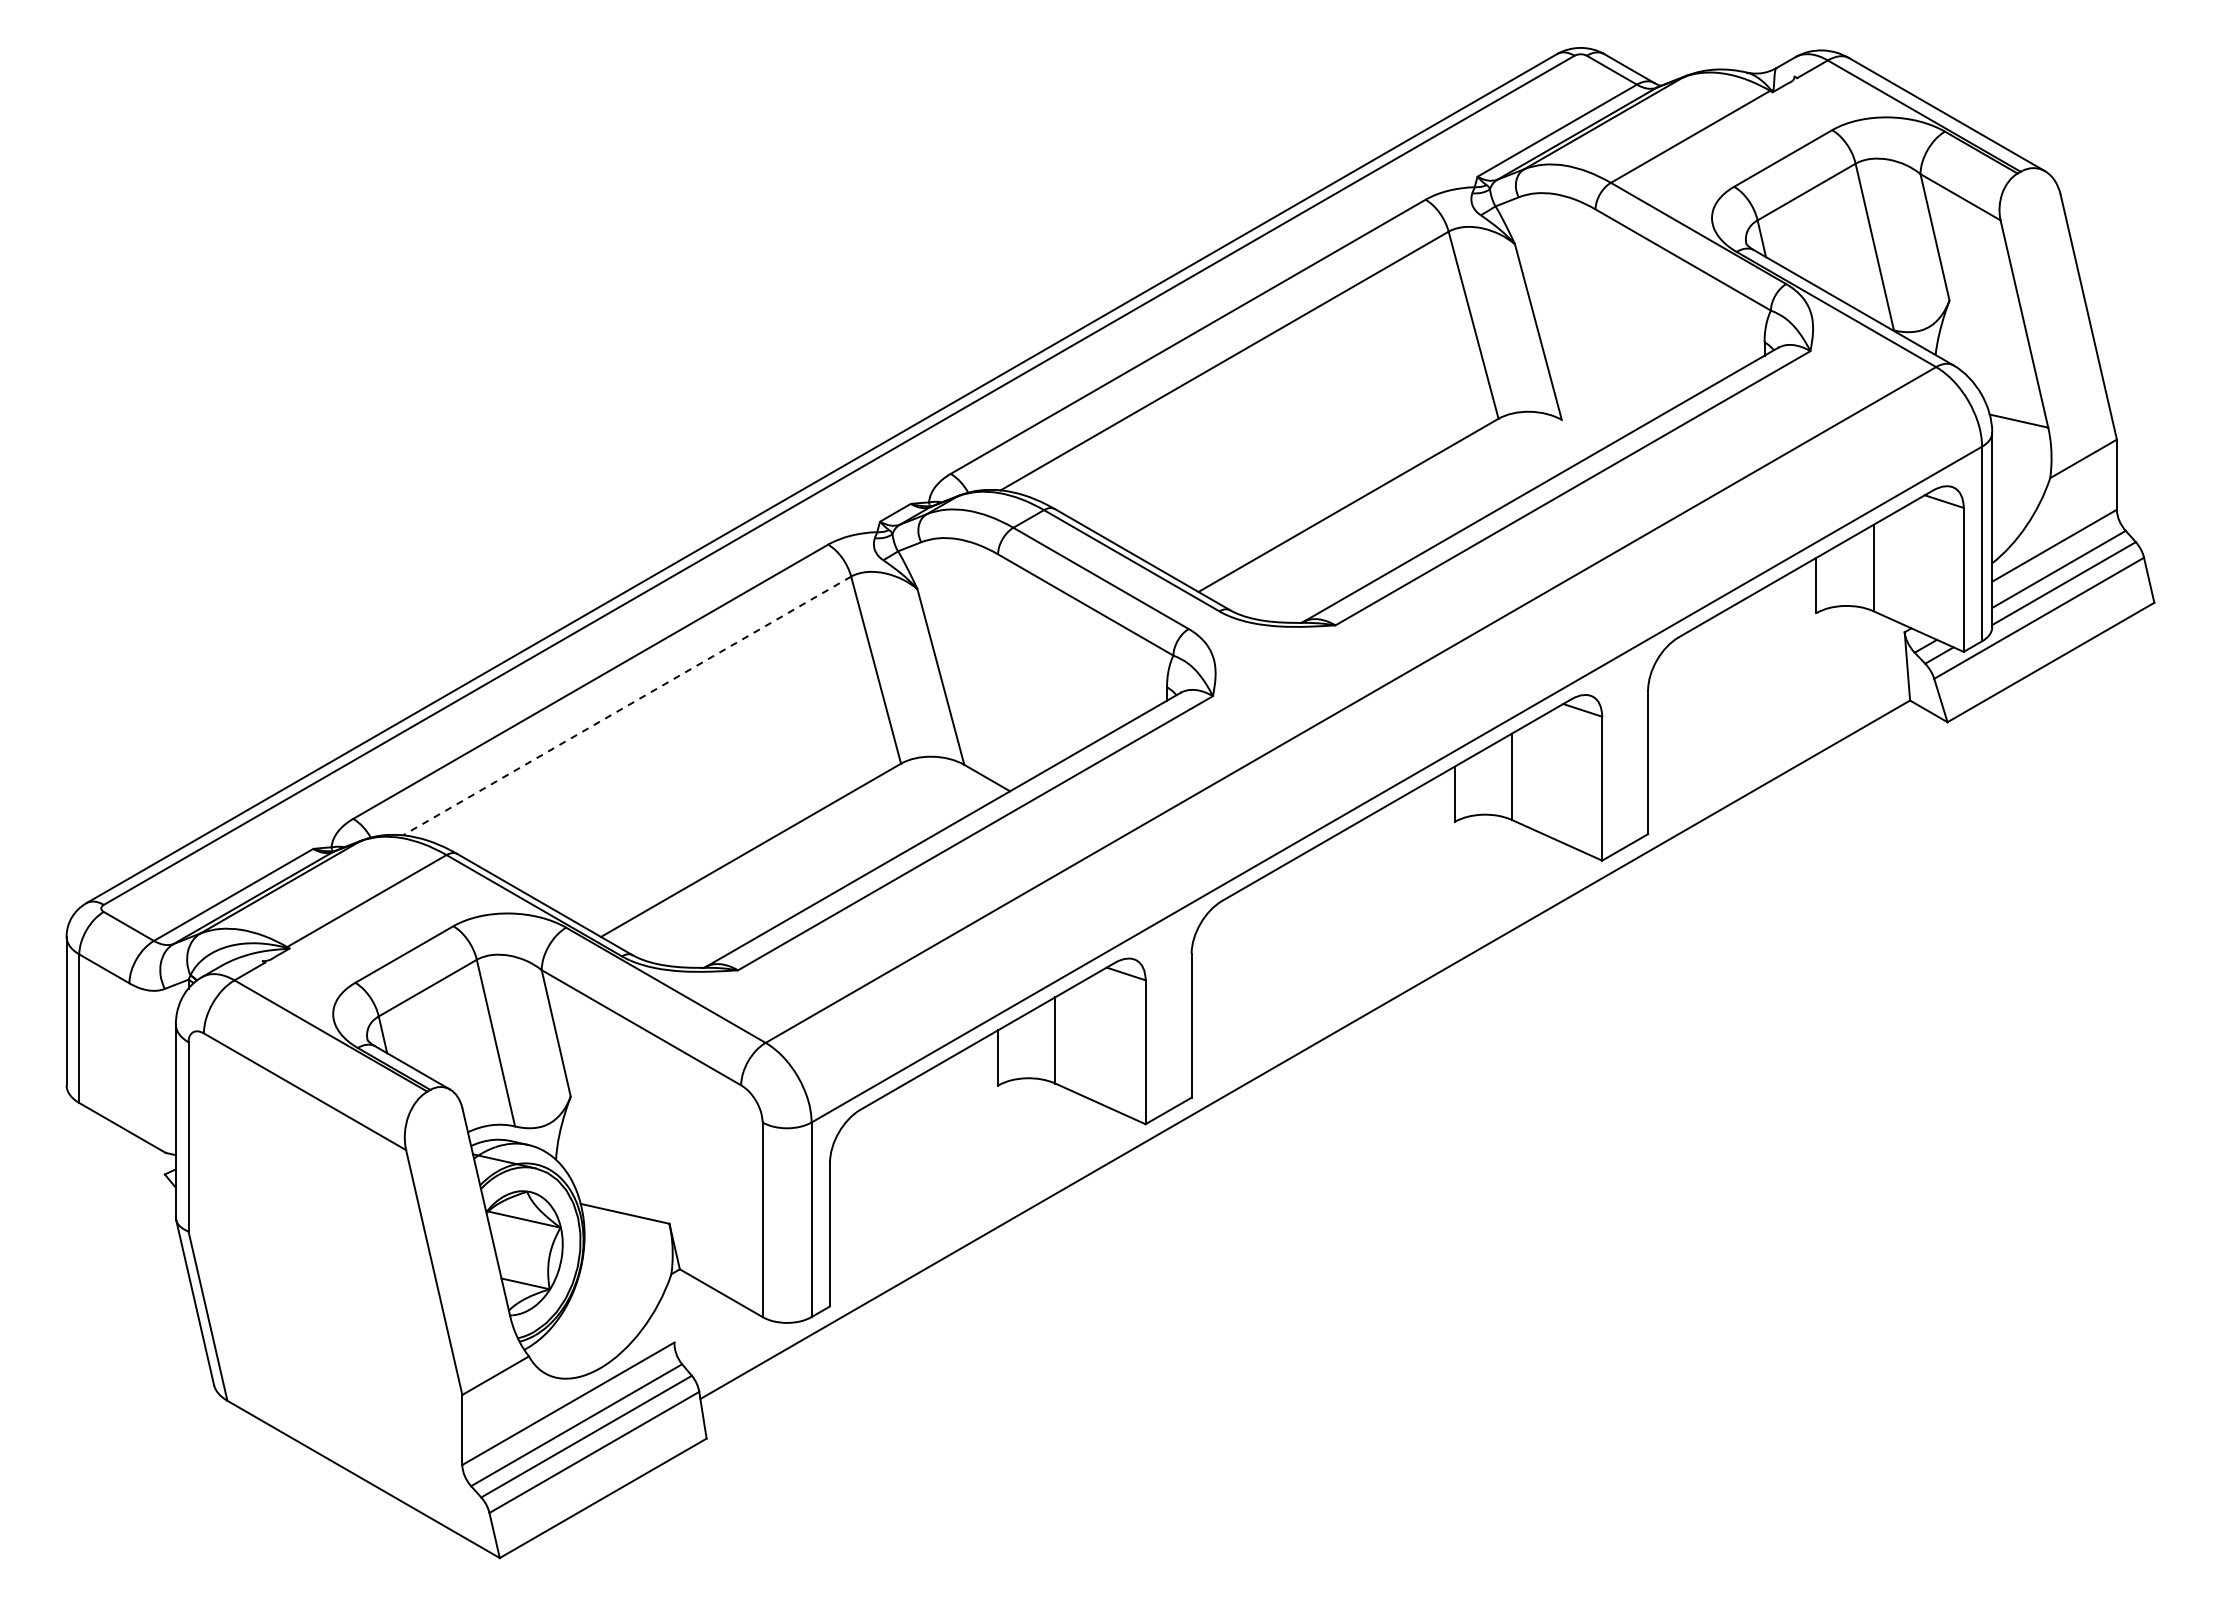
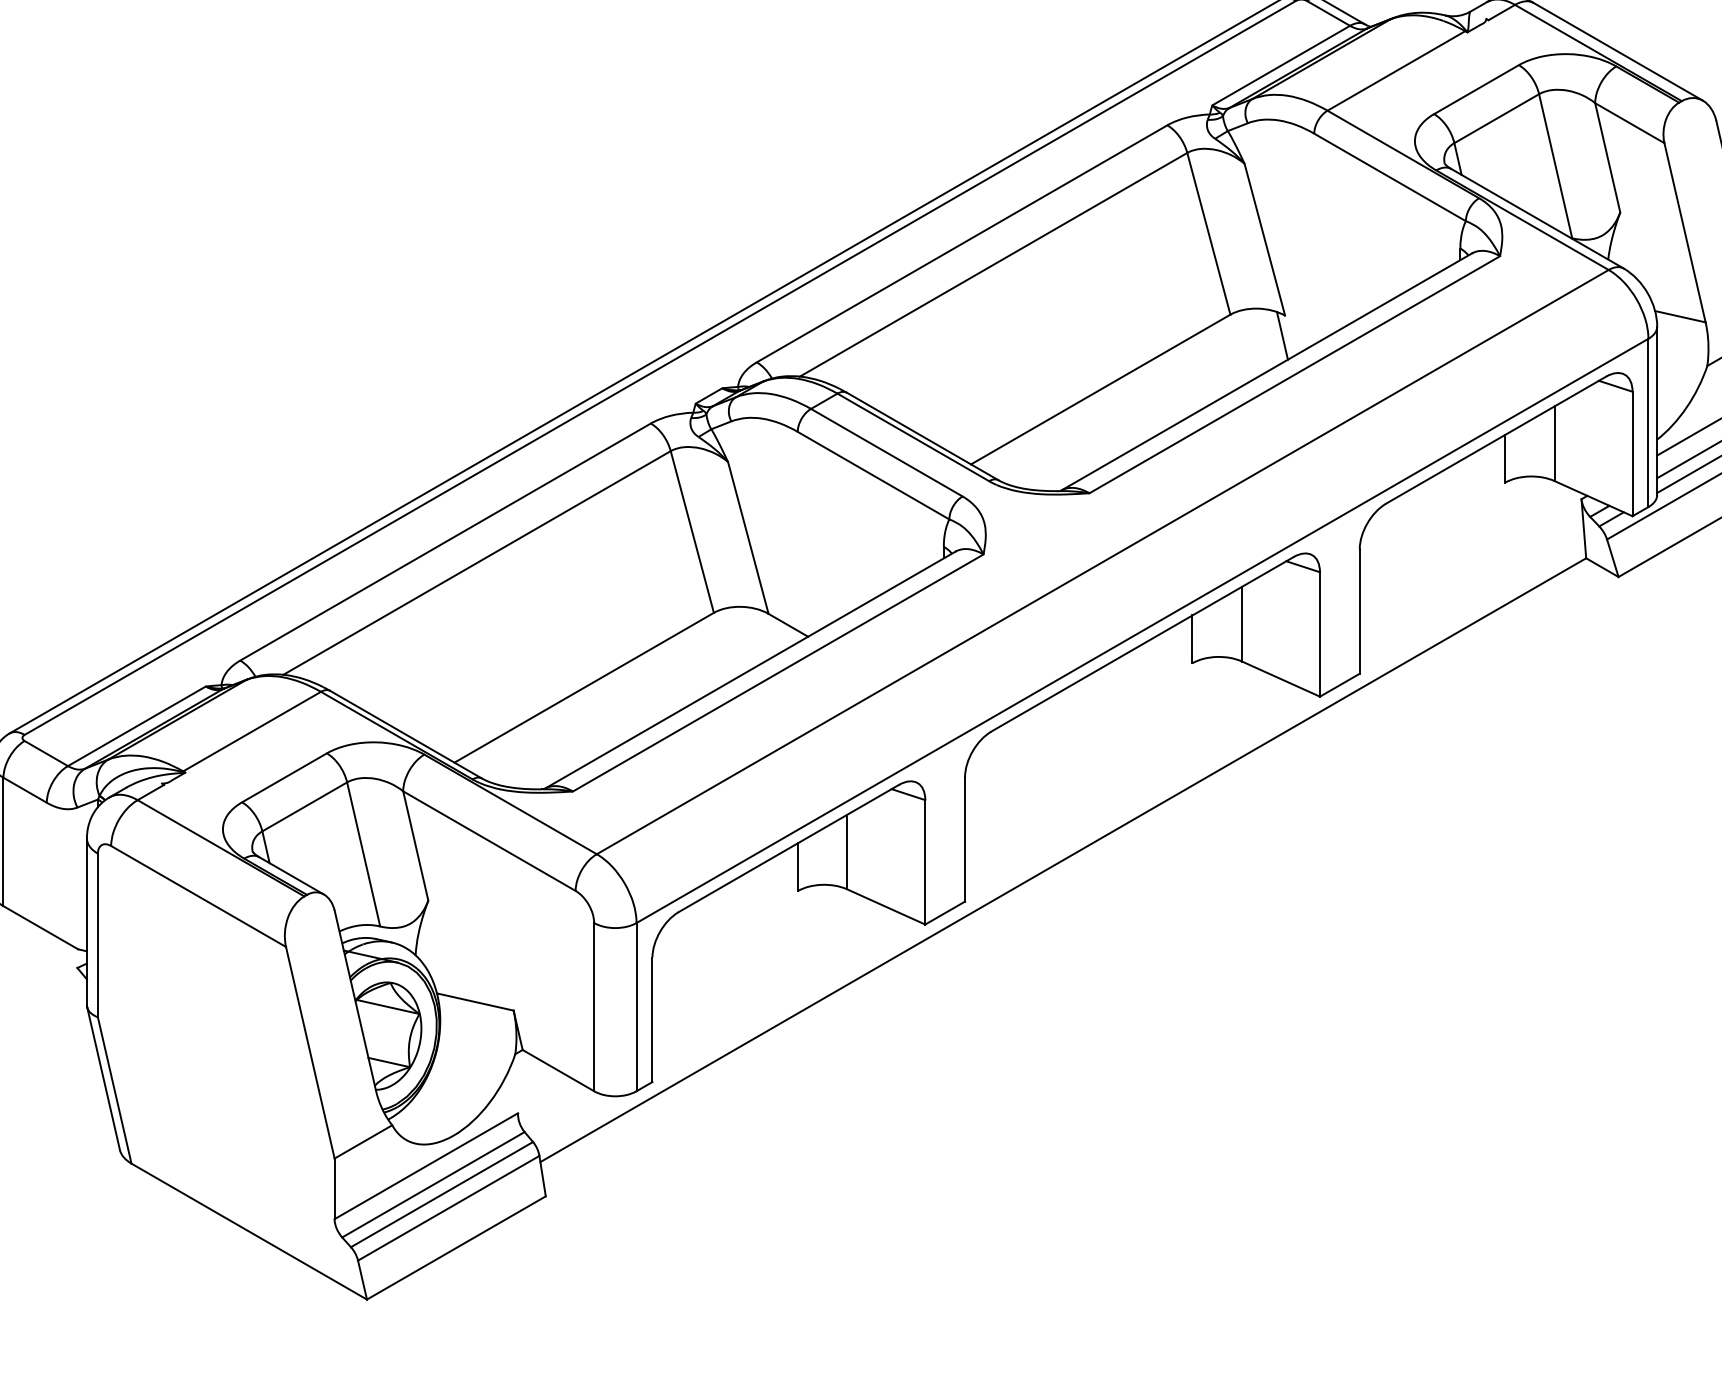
line: (1558, 442) -> (1282, 335), added
line: (627, 706) -> (477, 563), dashed -> solid

